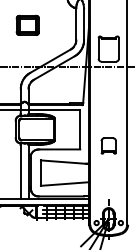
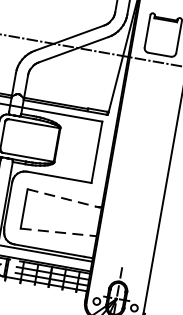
part: (108, 145) -> (136, 184), removed
line: (63, 162) -> (62, 198), solid -> dashed
line: (65, 183) -> (59, 231), solid -> dashed

